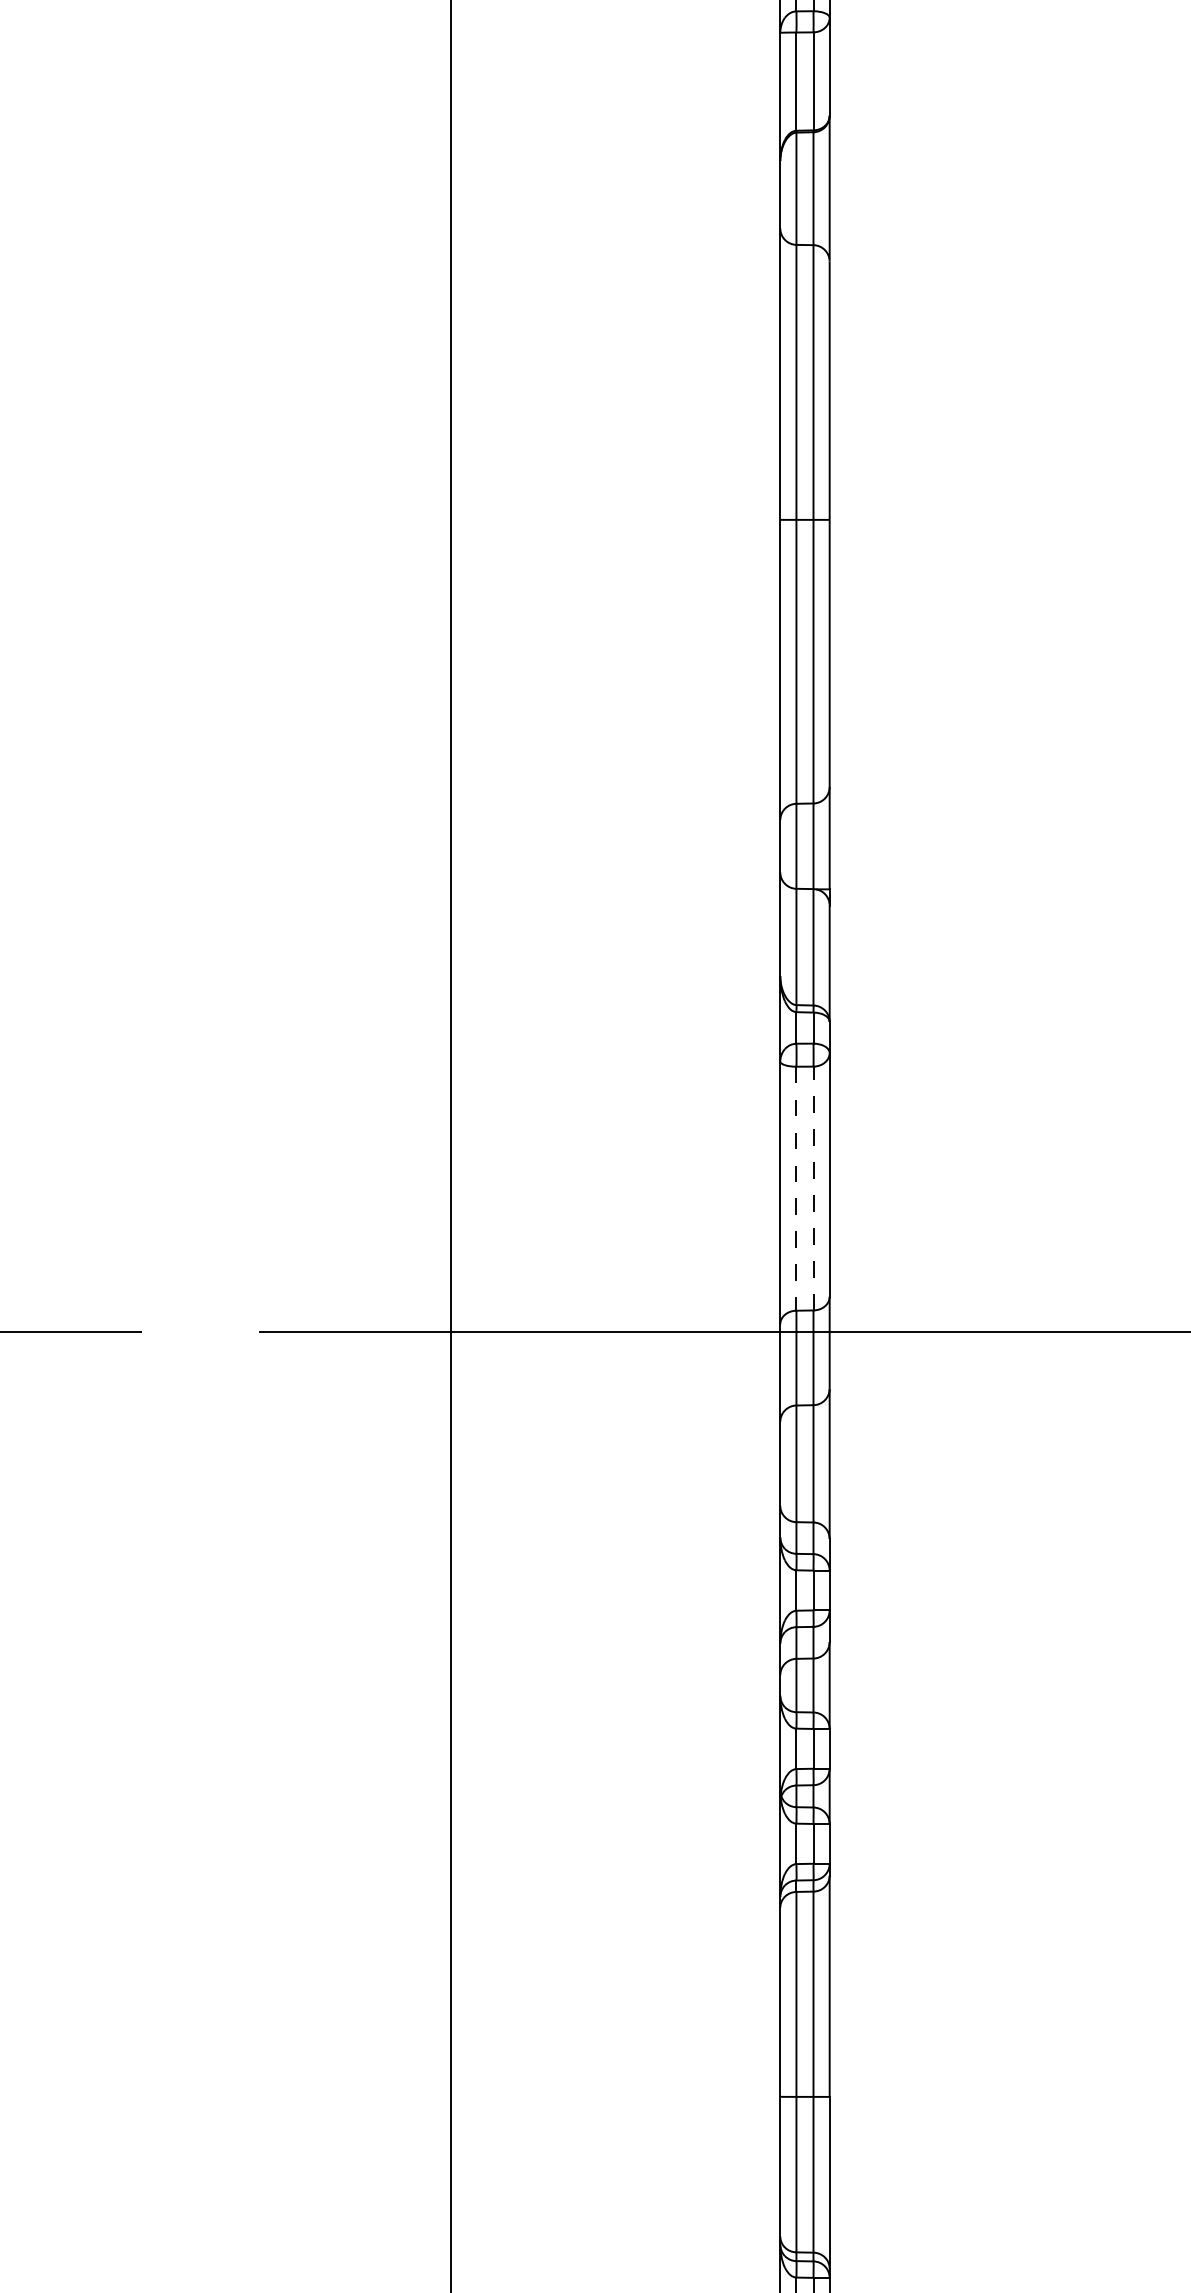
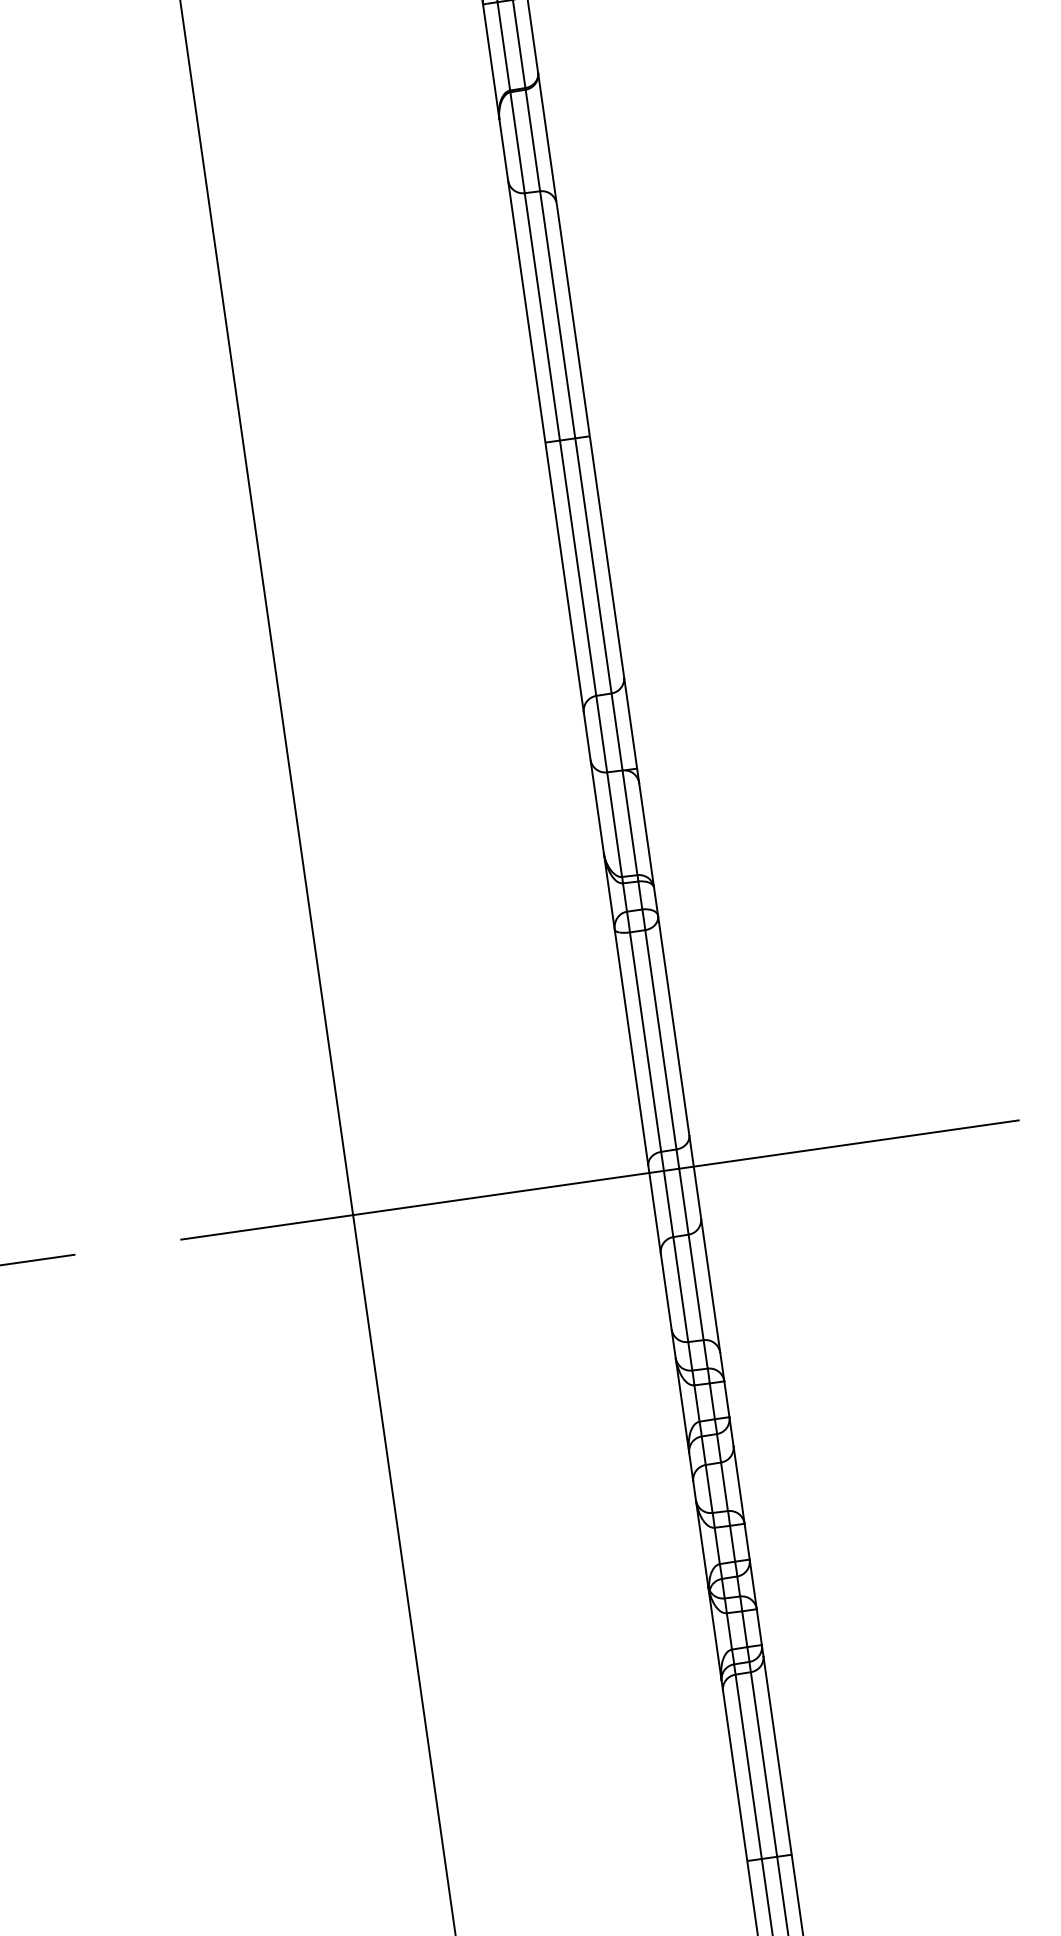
line: (796, 1188) -> (645, 1041), dashed -> solid
line: (813, 1188) -> (660, 1039), dashed -> solid

